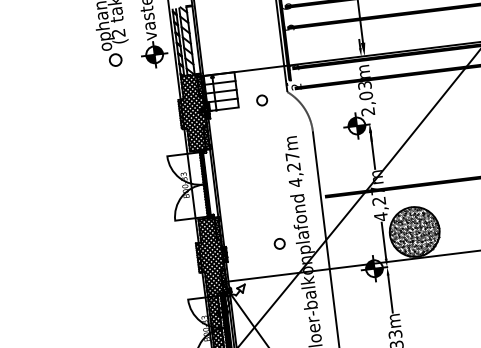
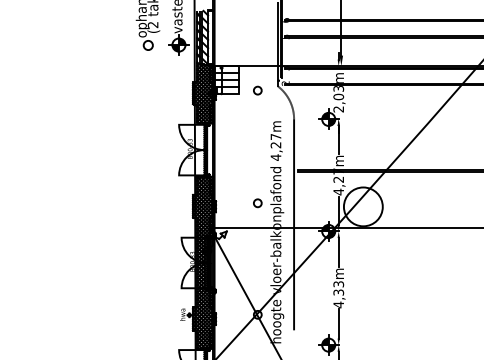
hatch: (414, 231) -> (363, 206), removed

